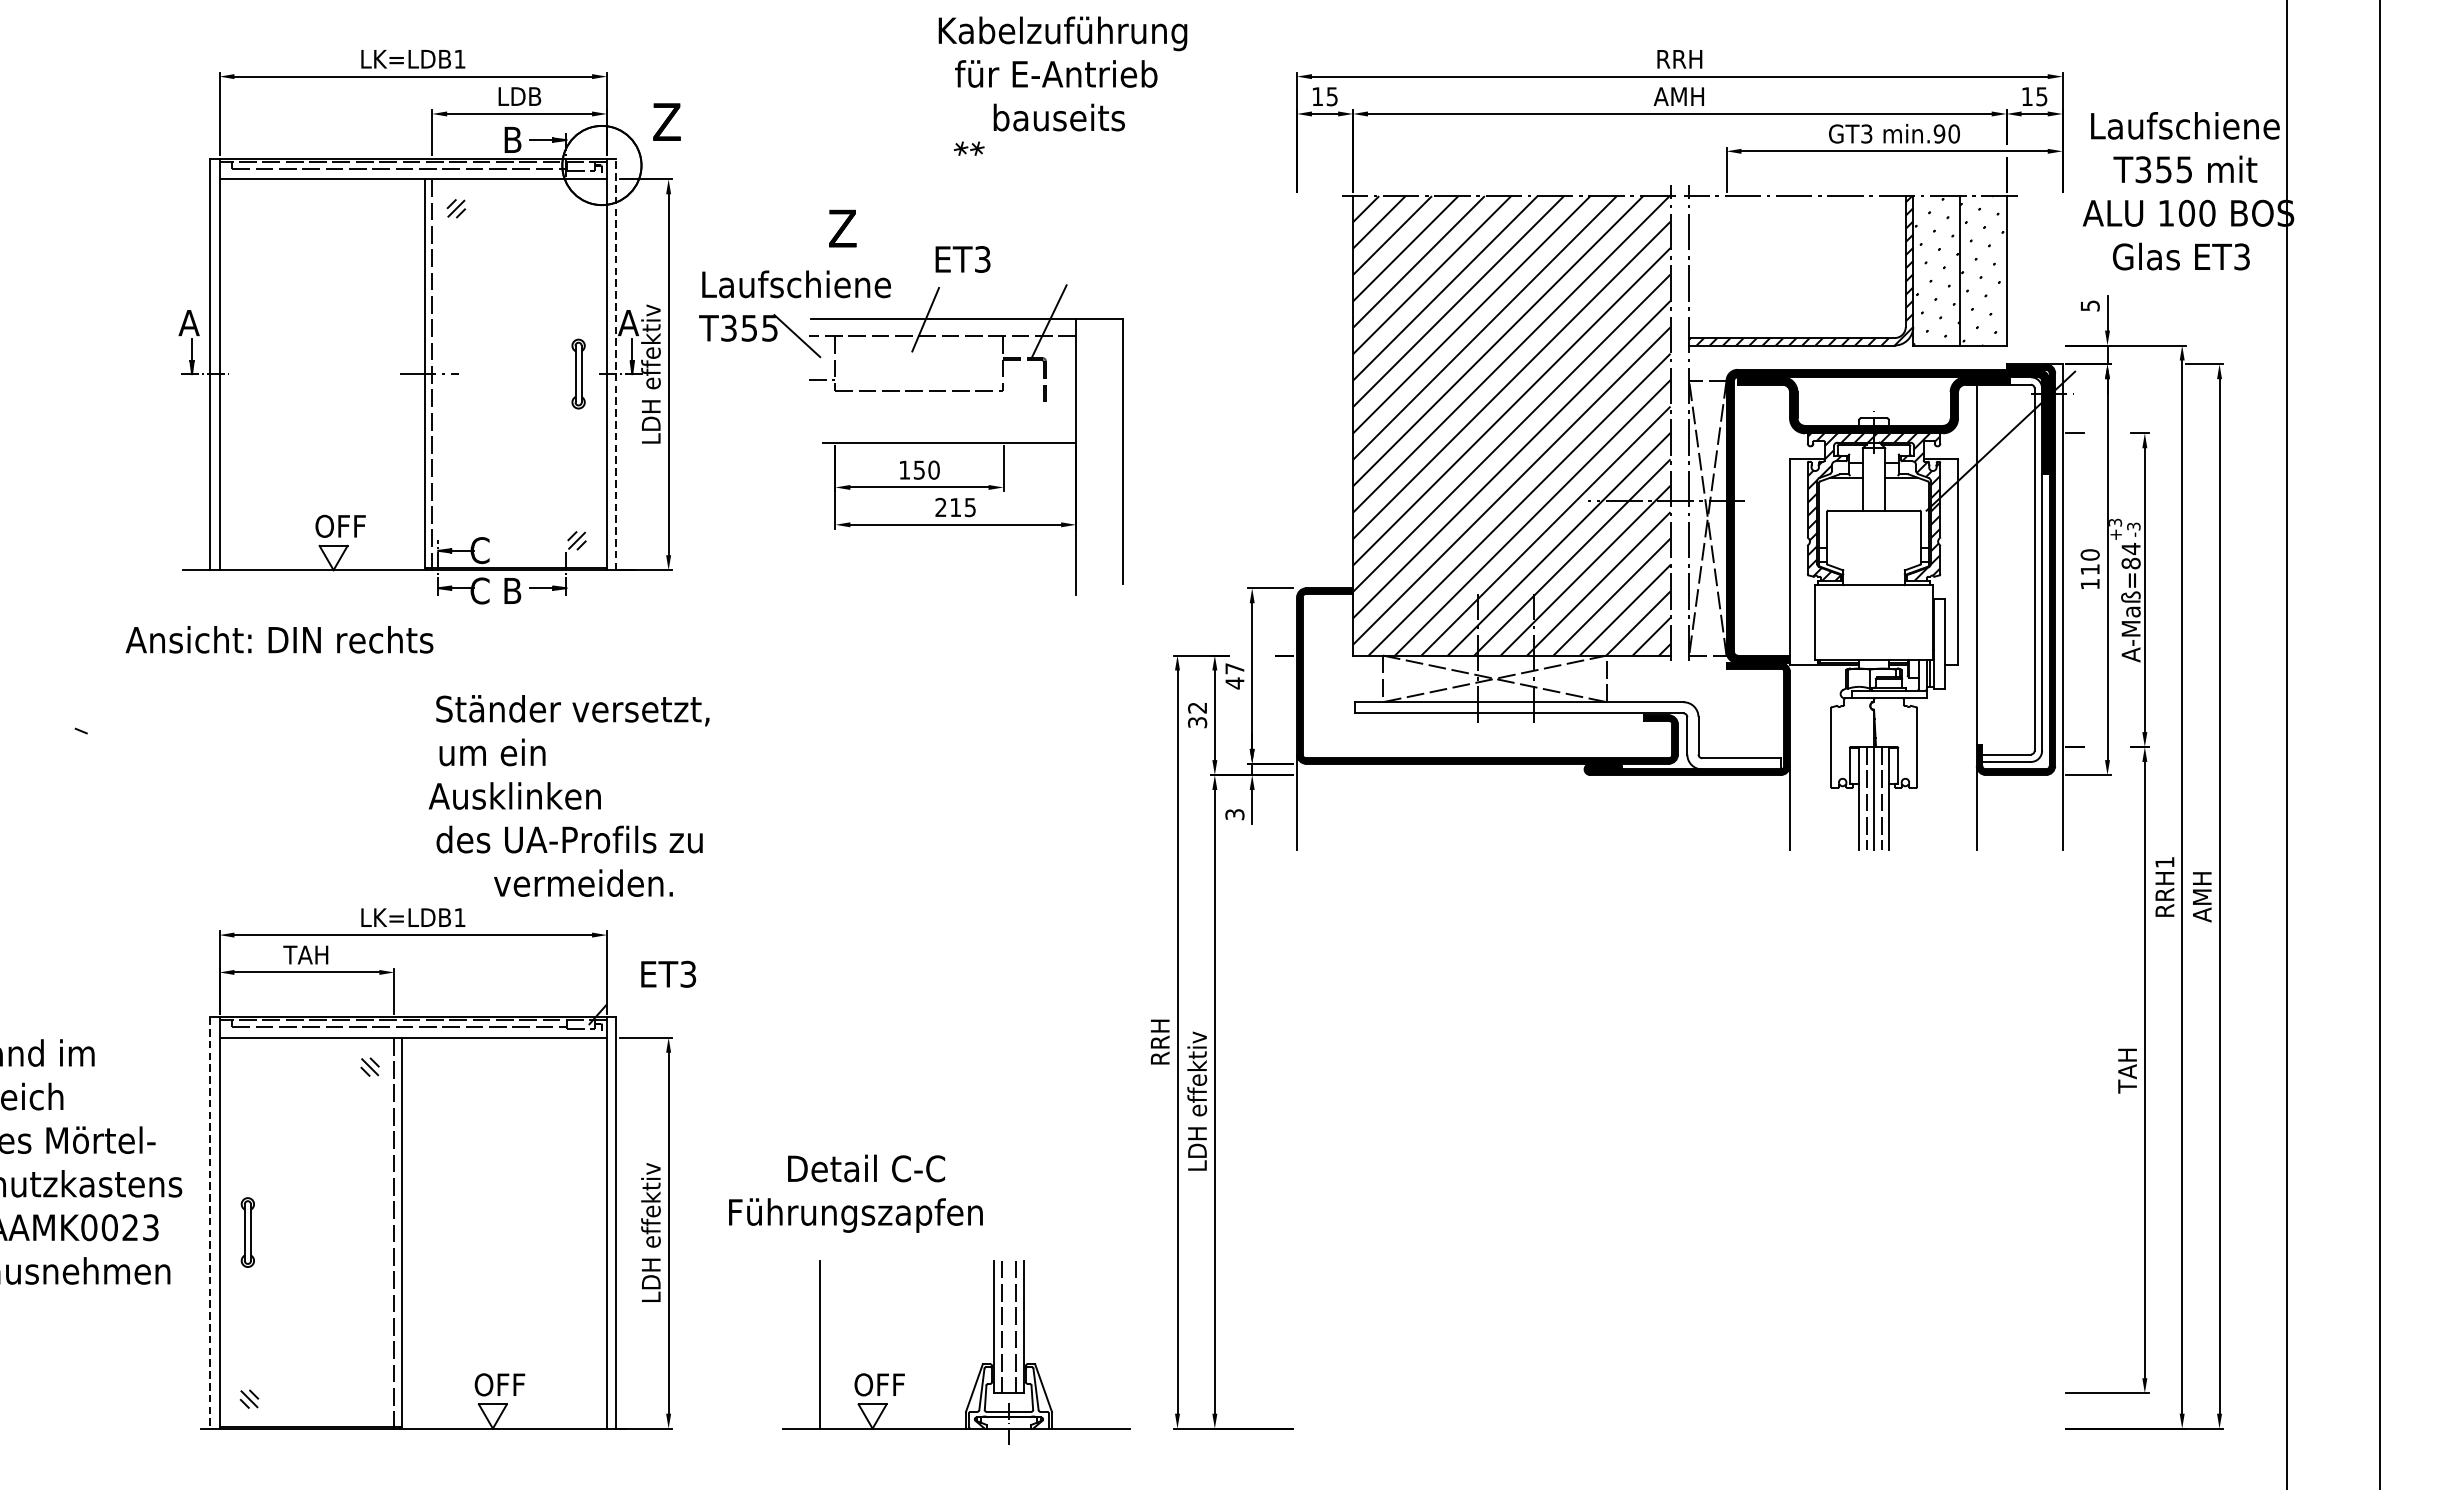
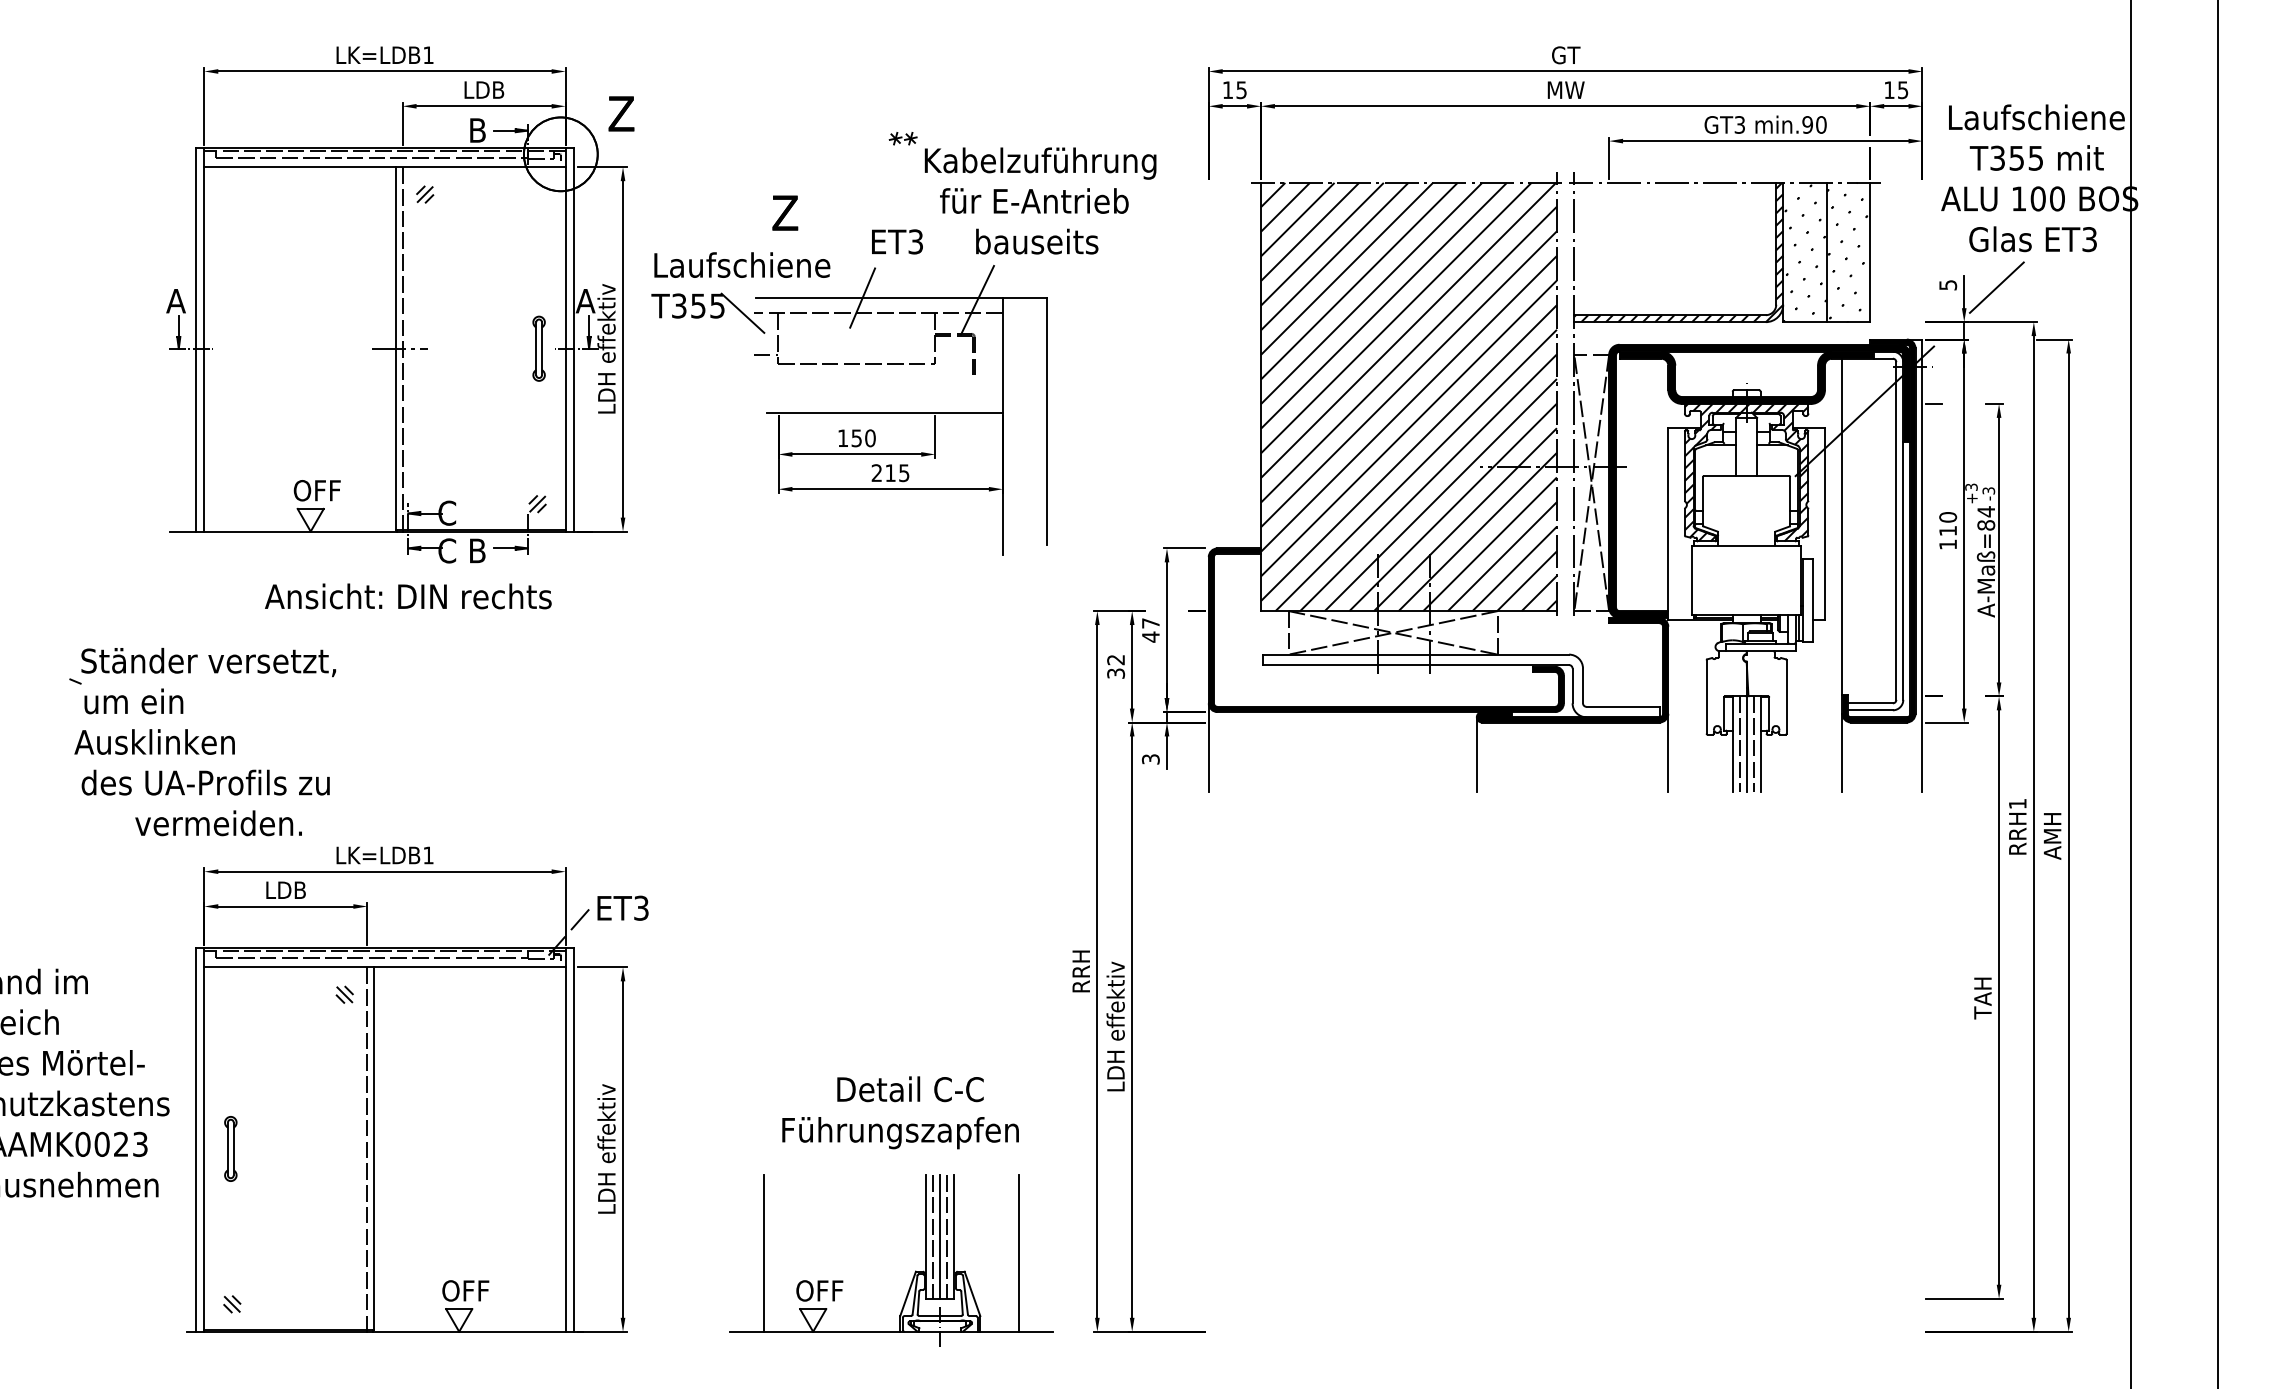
text: (1679, 59) -> (1565, 55), RRH -> GT
text: (1062, 73) -> (1040, 200), moved
text: (1678, 95) -> (1564, 89), AMH -> MW
line: (2142, 308) -> (1996, 287), added
line: (616, 364) -> (574, 339), dashed -> solid
text: (279, 639) -> (408, 596), moved
text: (568, 796) -> (204, 742), moved
line: (1584, 809) -> (1476, 754), added
text: (305, 954) -> (284, 889), TAH -> LDB
line: (621, 986) -> (579, 919), added
text: (855, 1193) -> (900, 1112), moved
line: (209, 1223) -> (195, 1140), dashed -> solid
line: (1009, 1326) -> (940, 1236), added
line: (1092, 1344) -> (1018, 1253), added

